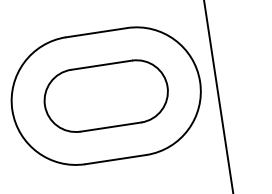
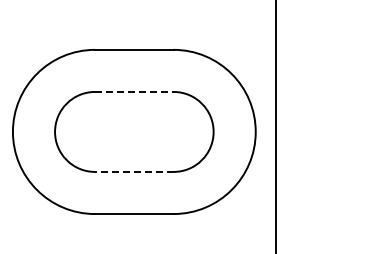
line: (101, 64) -> (134, 91), solid -> dashed
line: (110, 126) -> (133, 171), solid -> dashed

